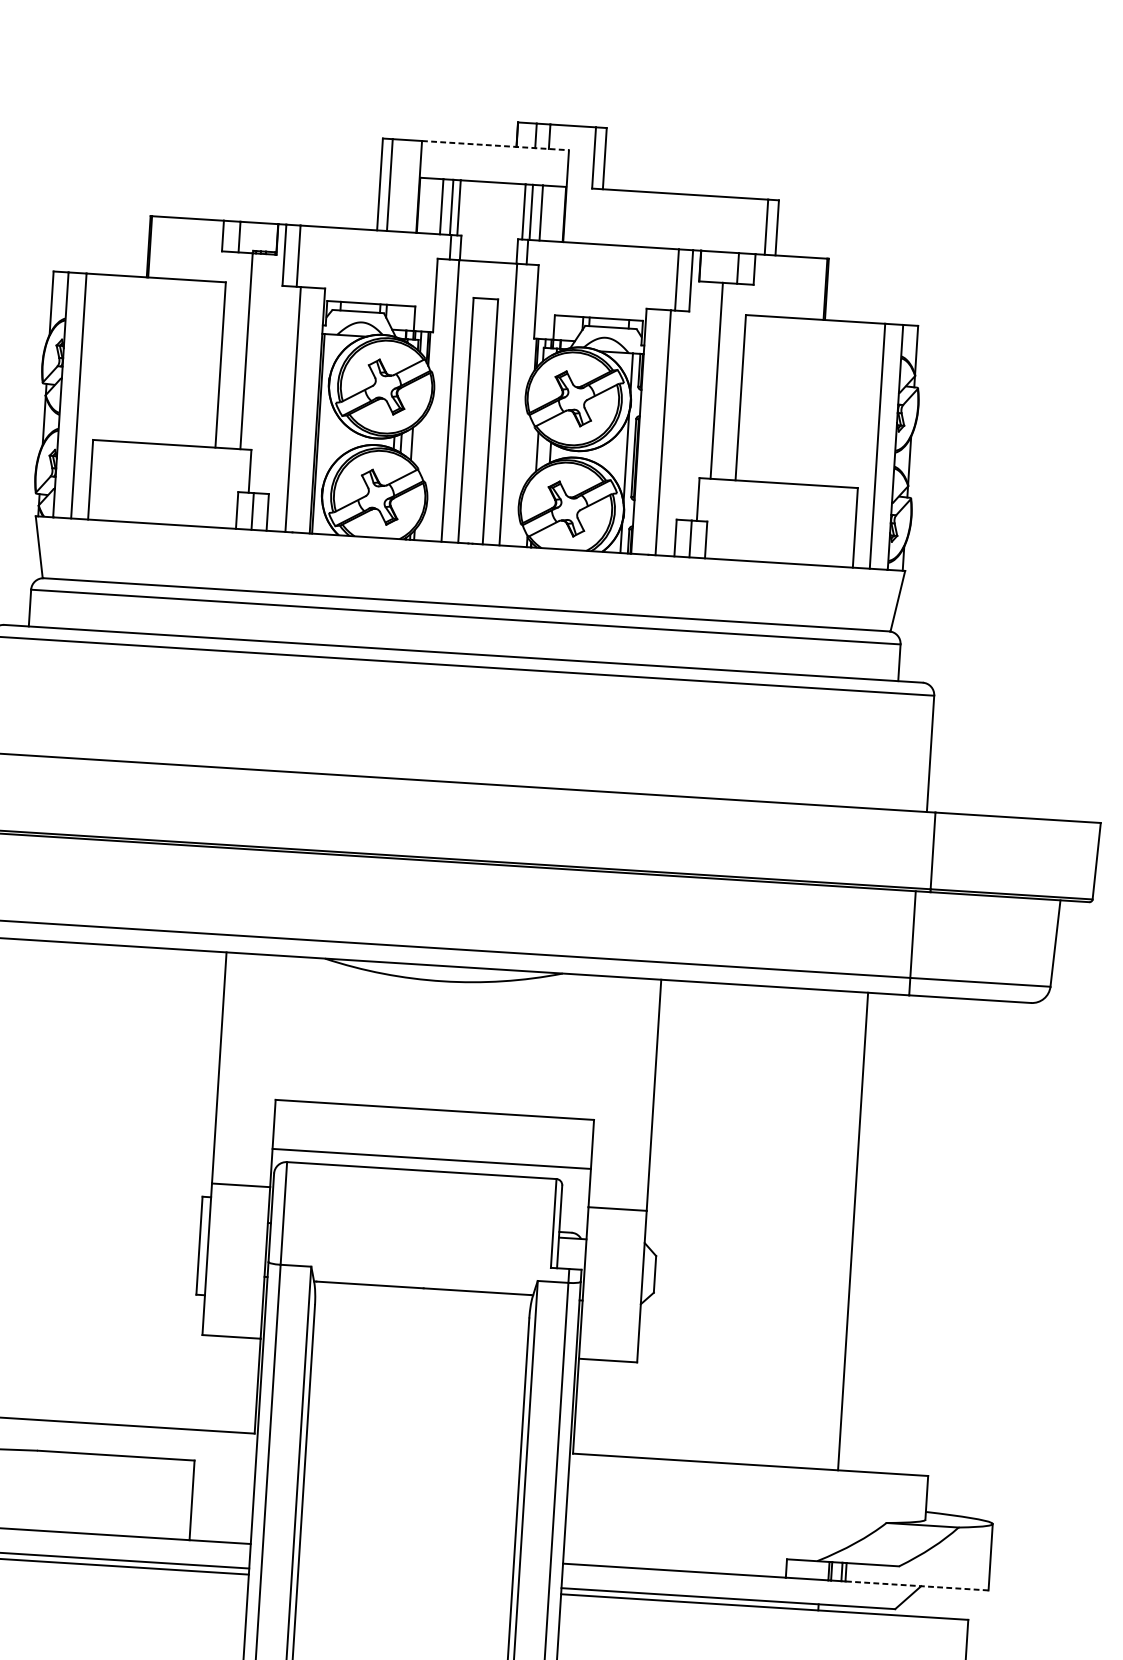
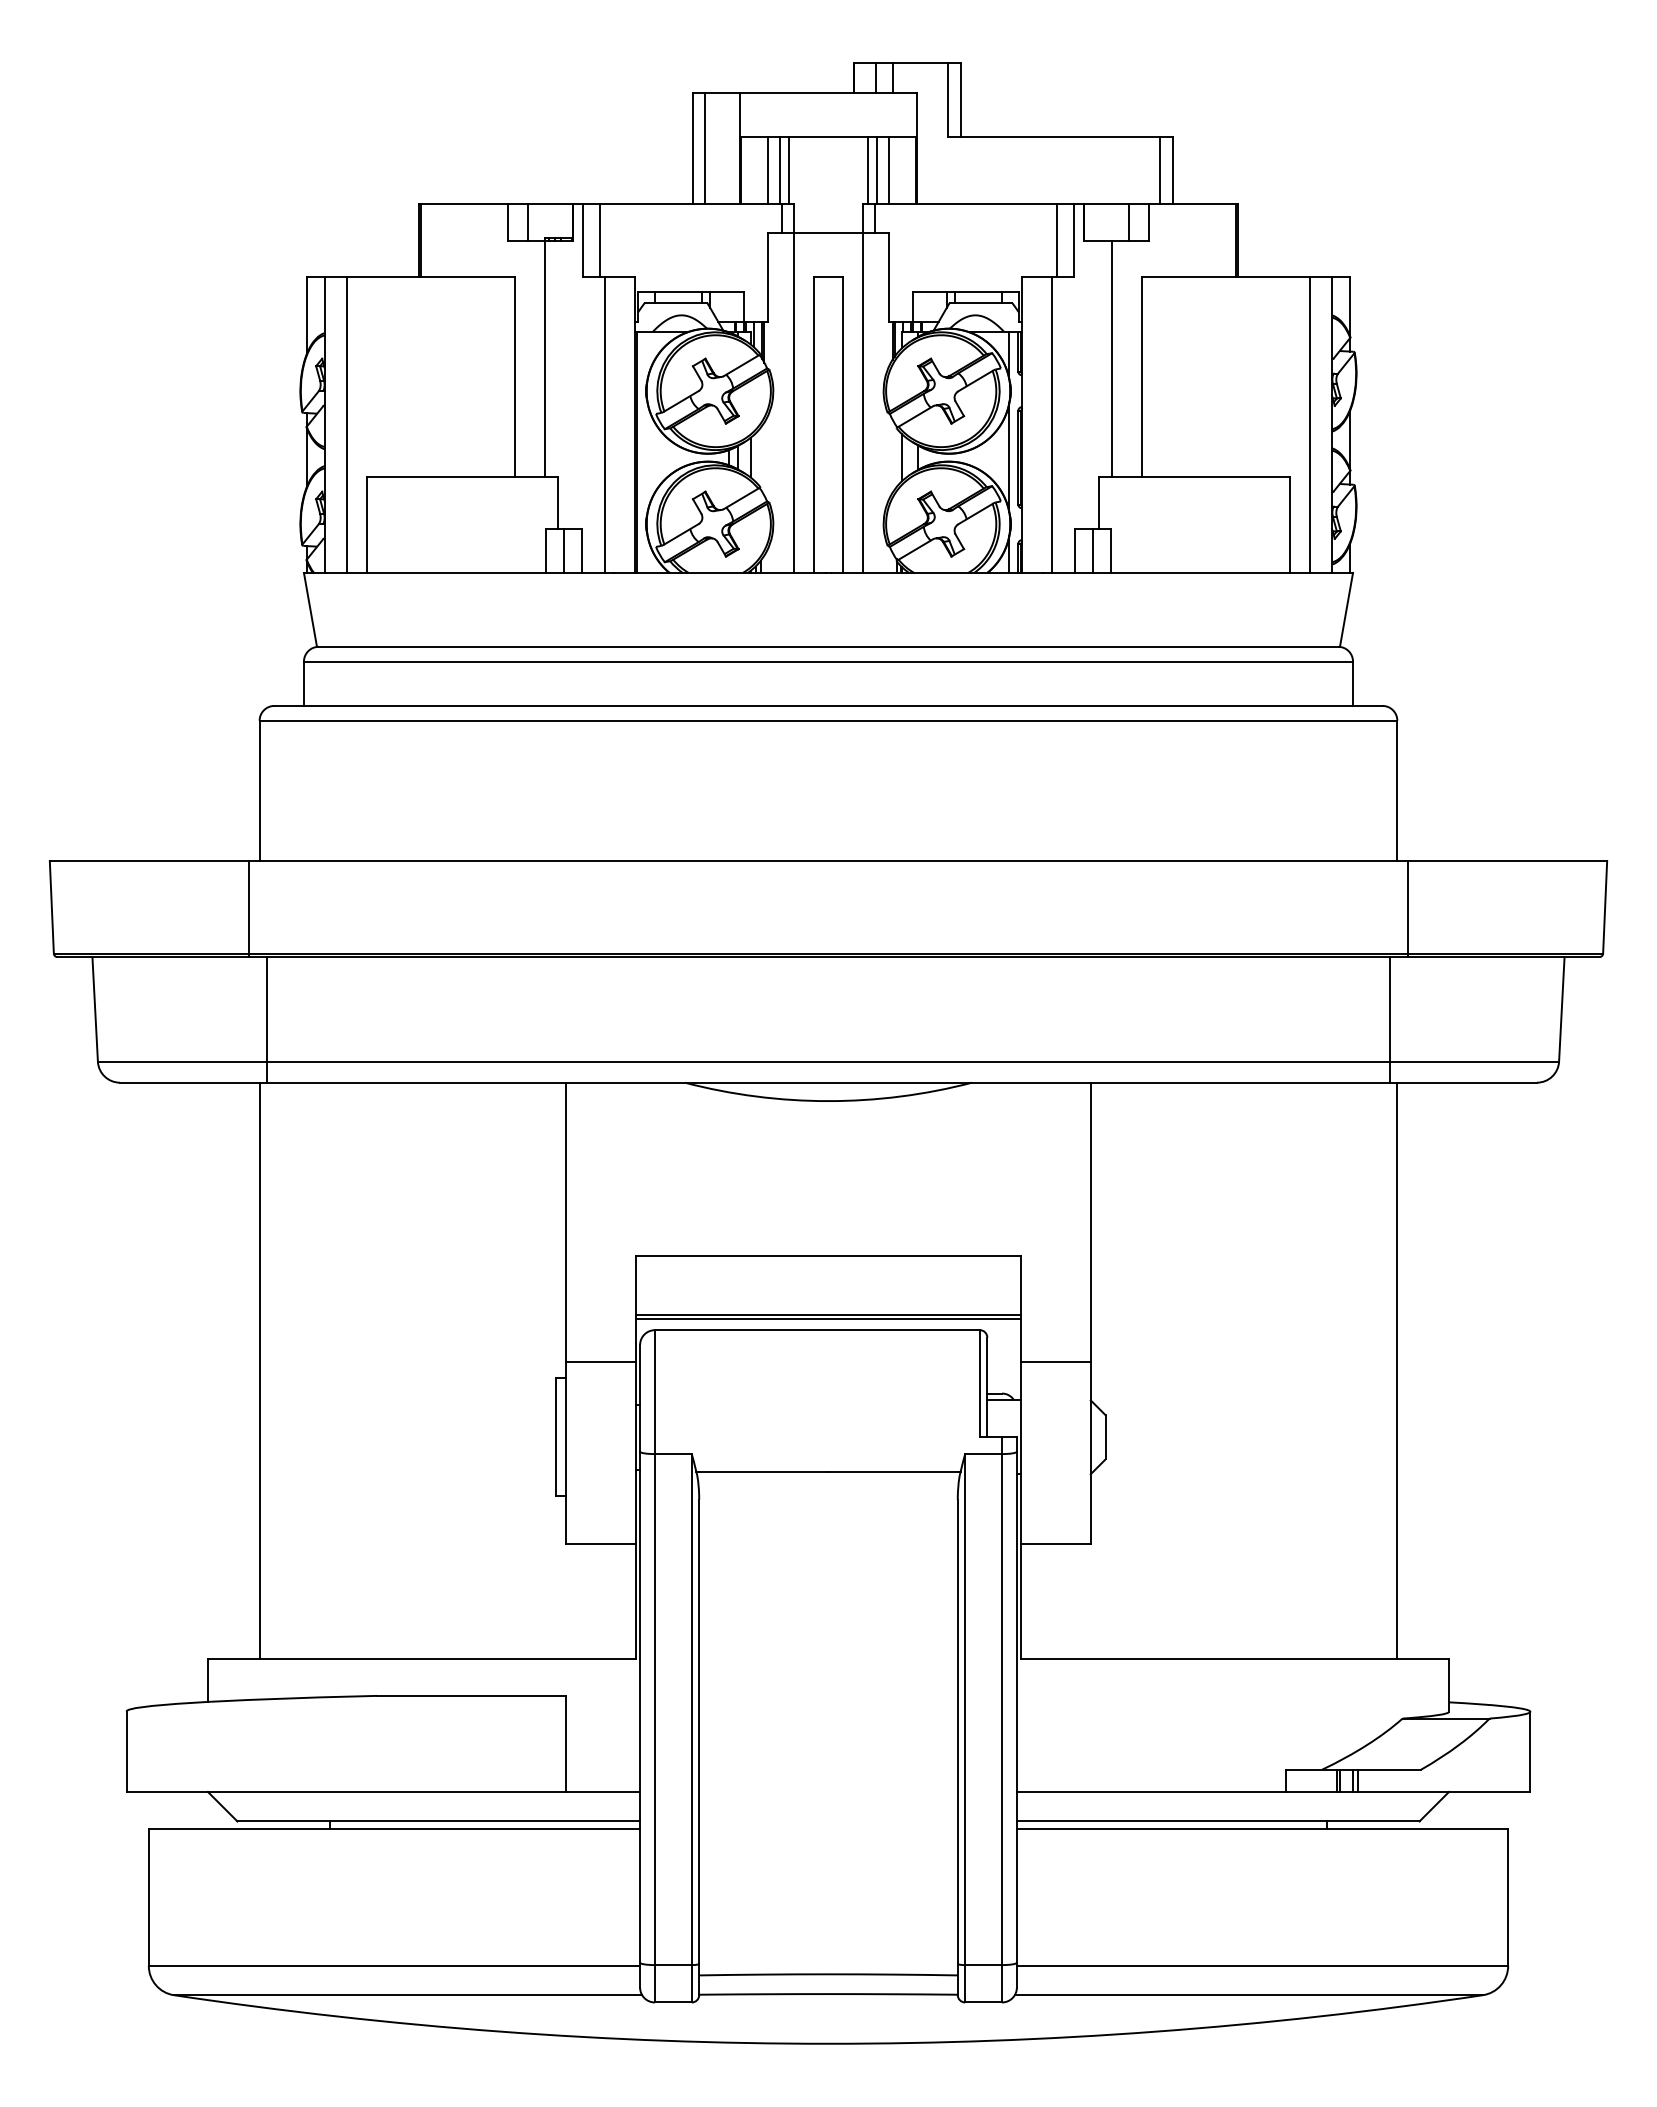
line: (495, 145) -> (828, 92), dashed -> solid
line: (431, 1162) -> (828, 1319), added
line: (853, 1231) -> (1397, 1370), moved
line: (916, 1585) -> (1443, 1791), dashed -> solid

